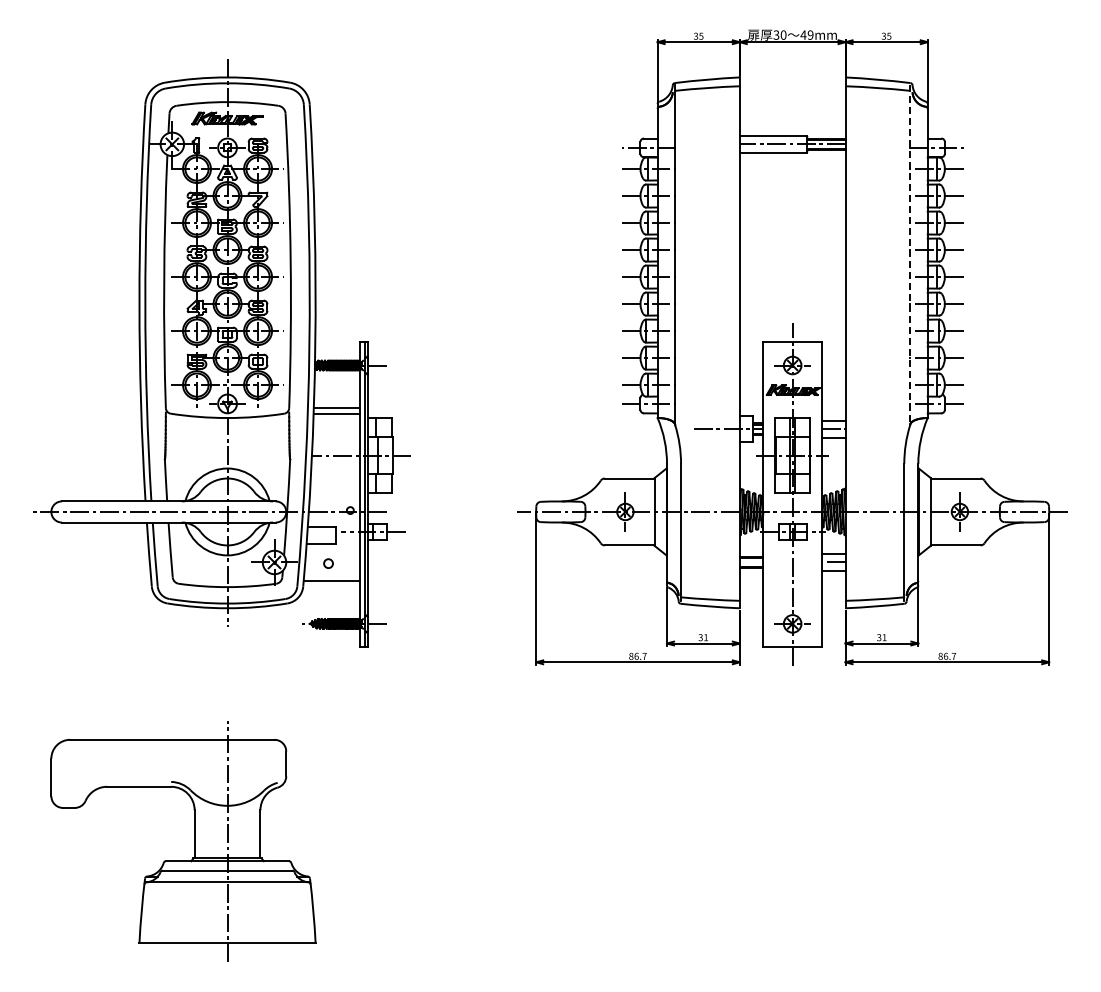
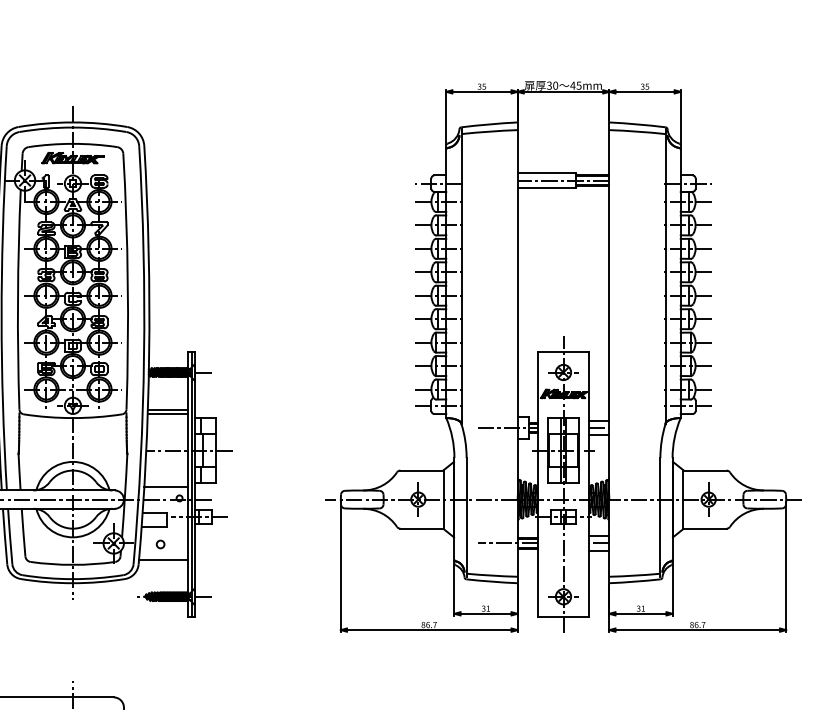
text: (810, 34) -> (578, 85), 49mm -> 45mm
line: (910, 255) -> (665, 277), dashed -> solid
line: (334, 497) -> (165, 487), added
line: (728, 562) -> (507, 543), added

